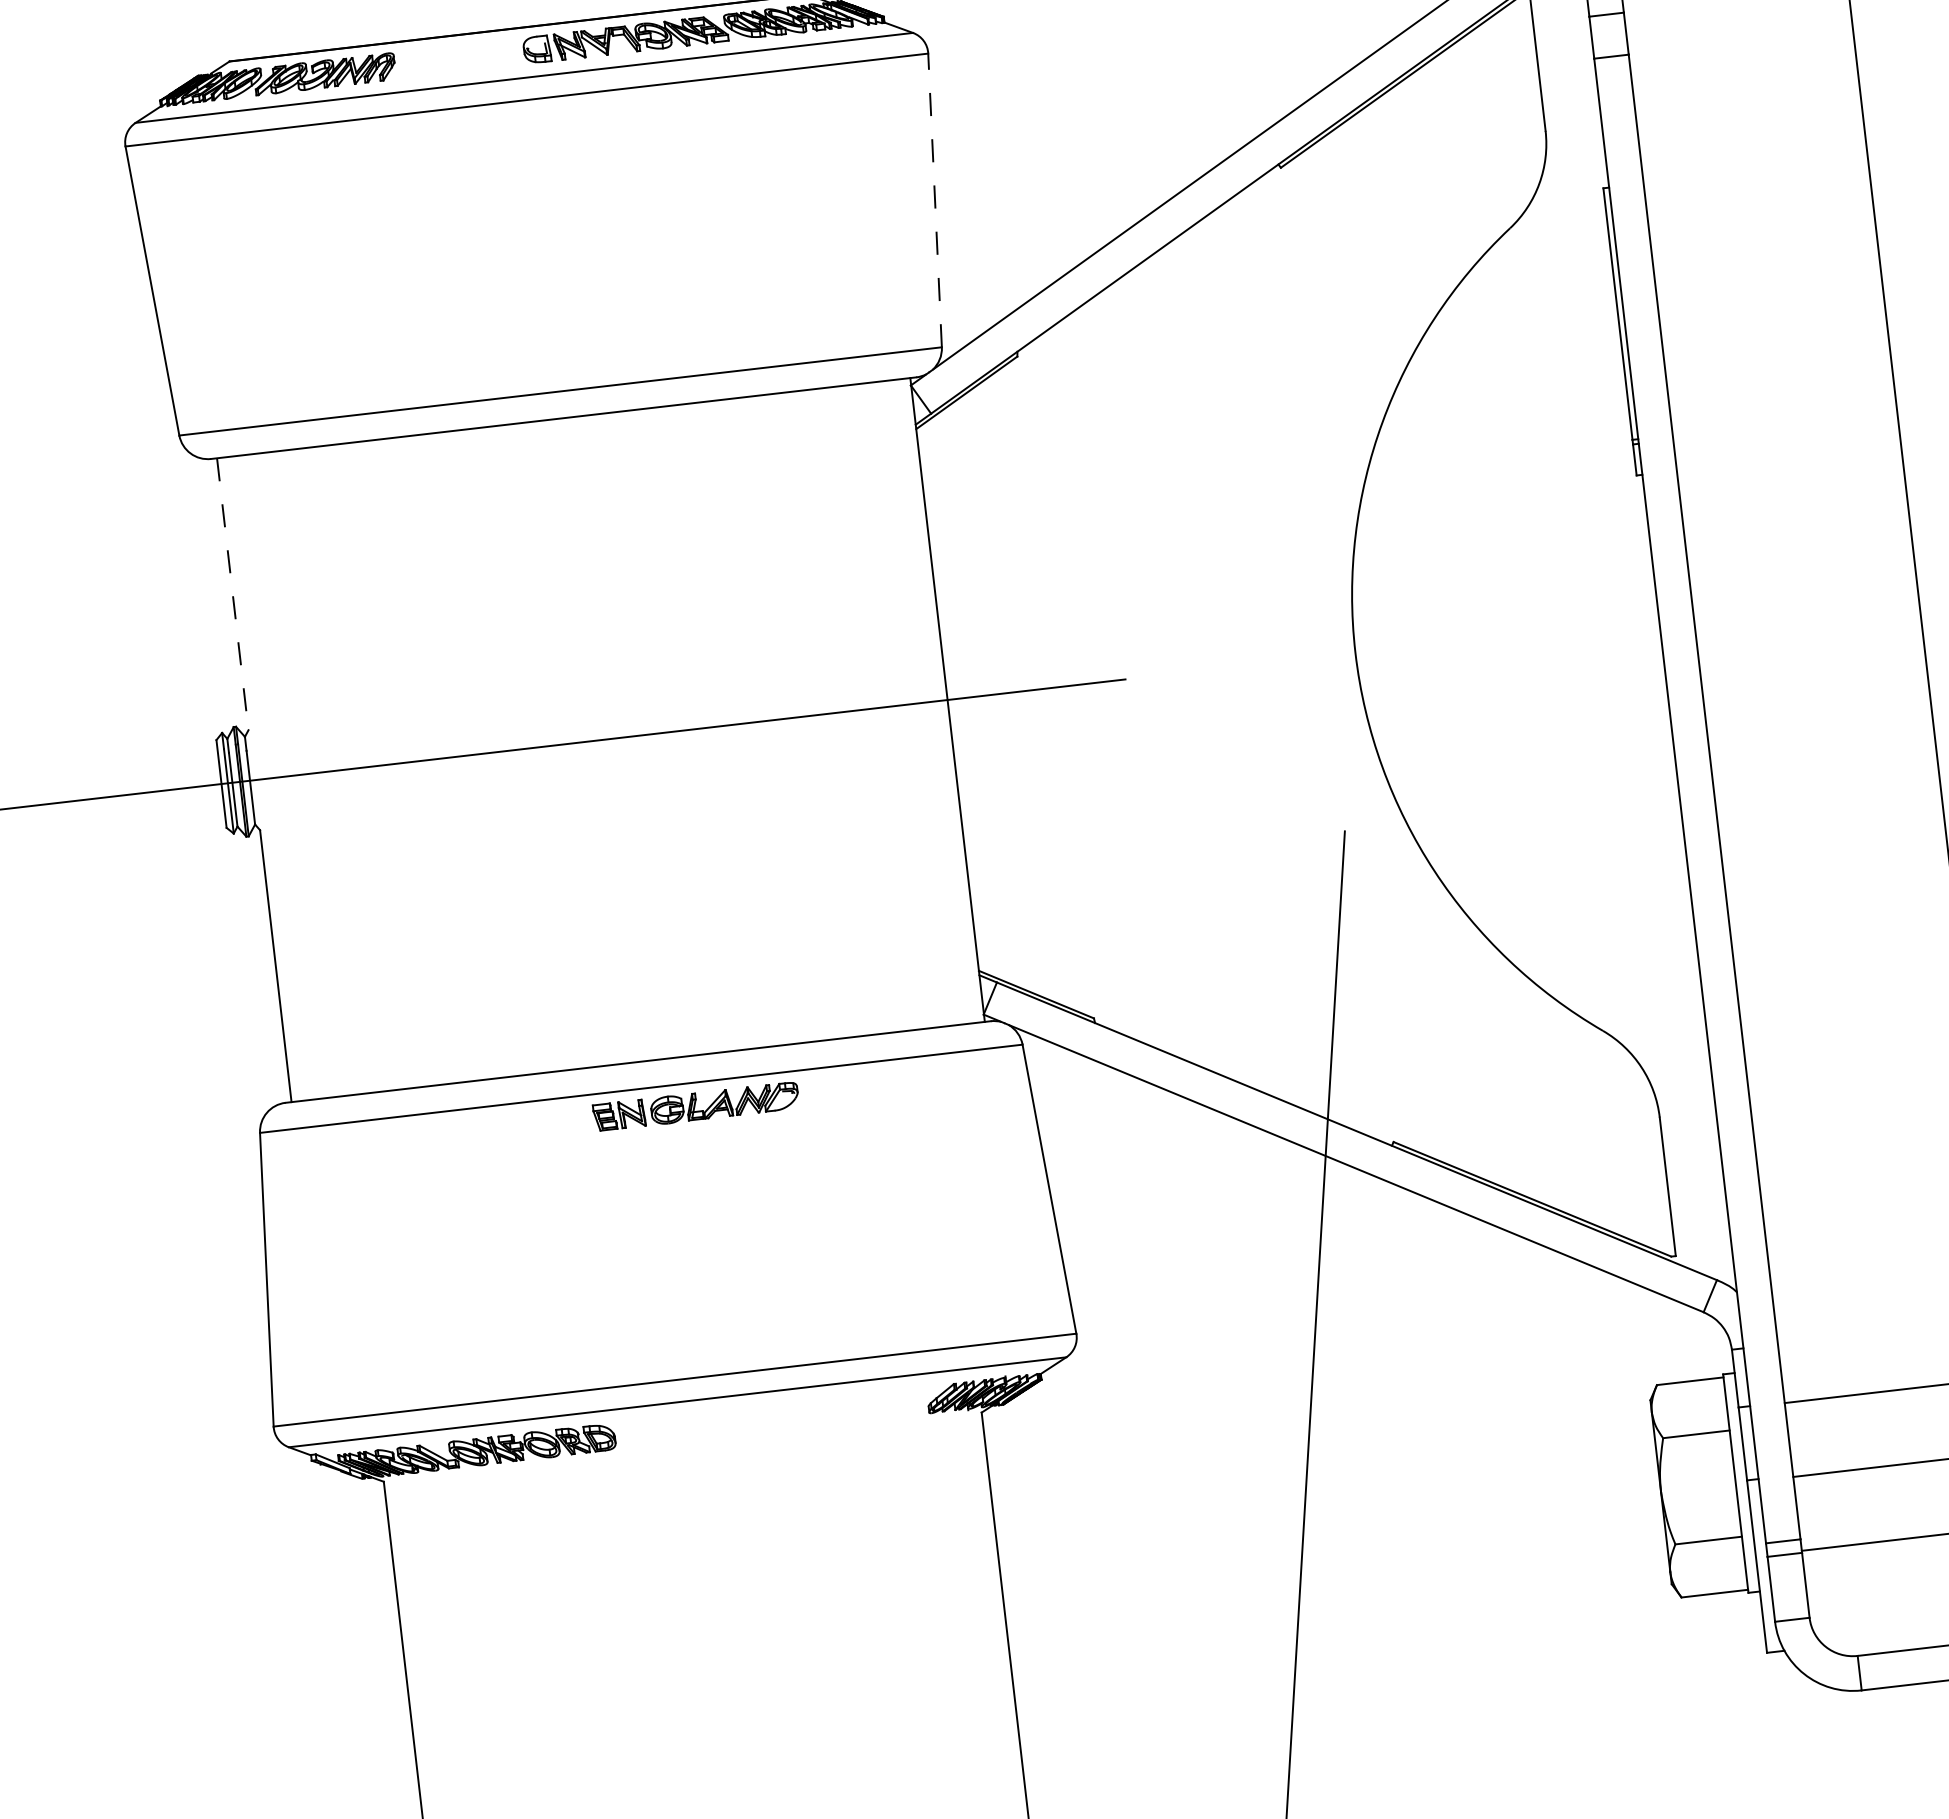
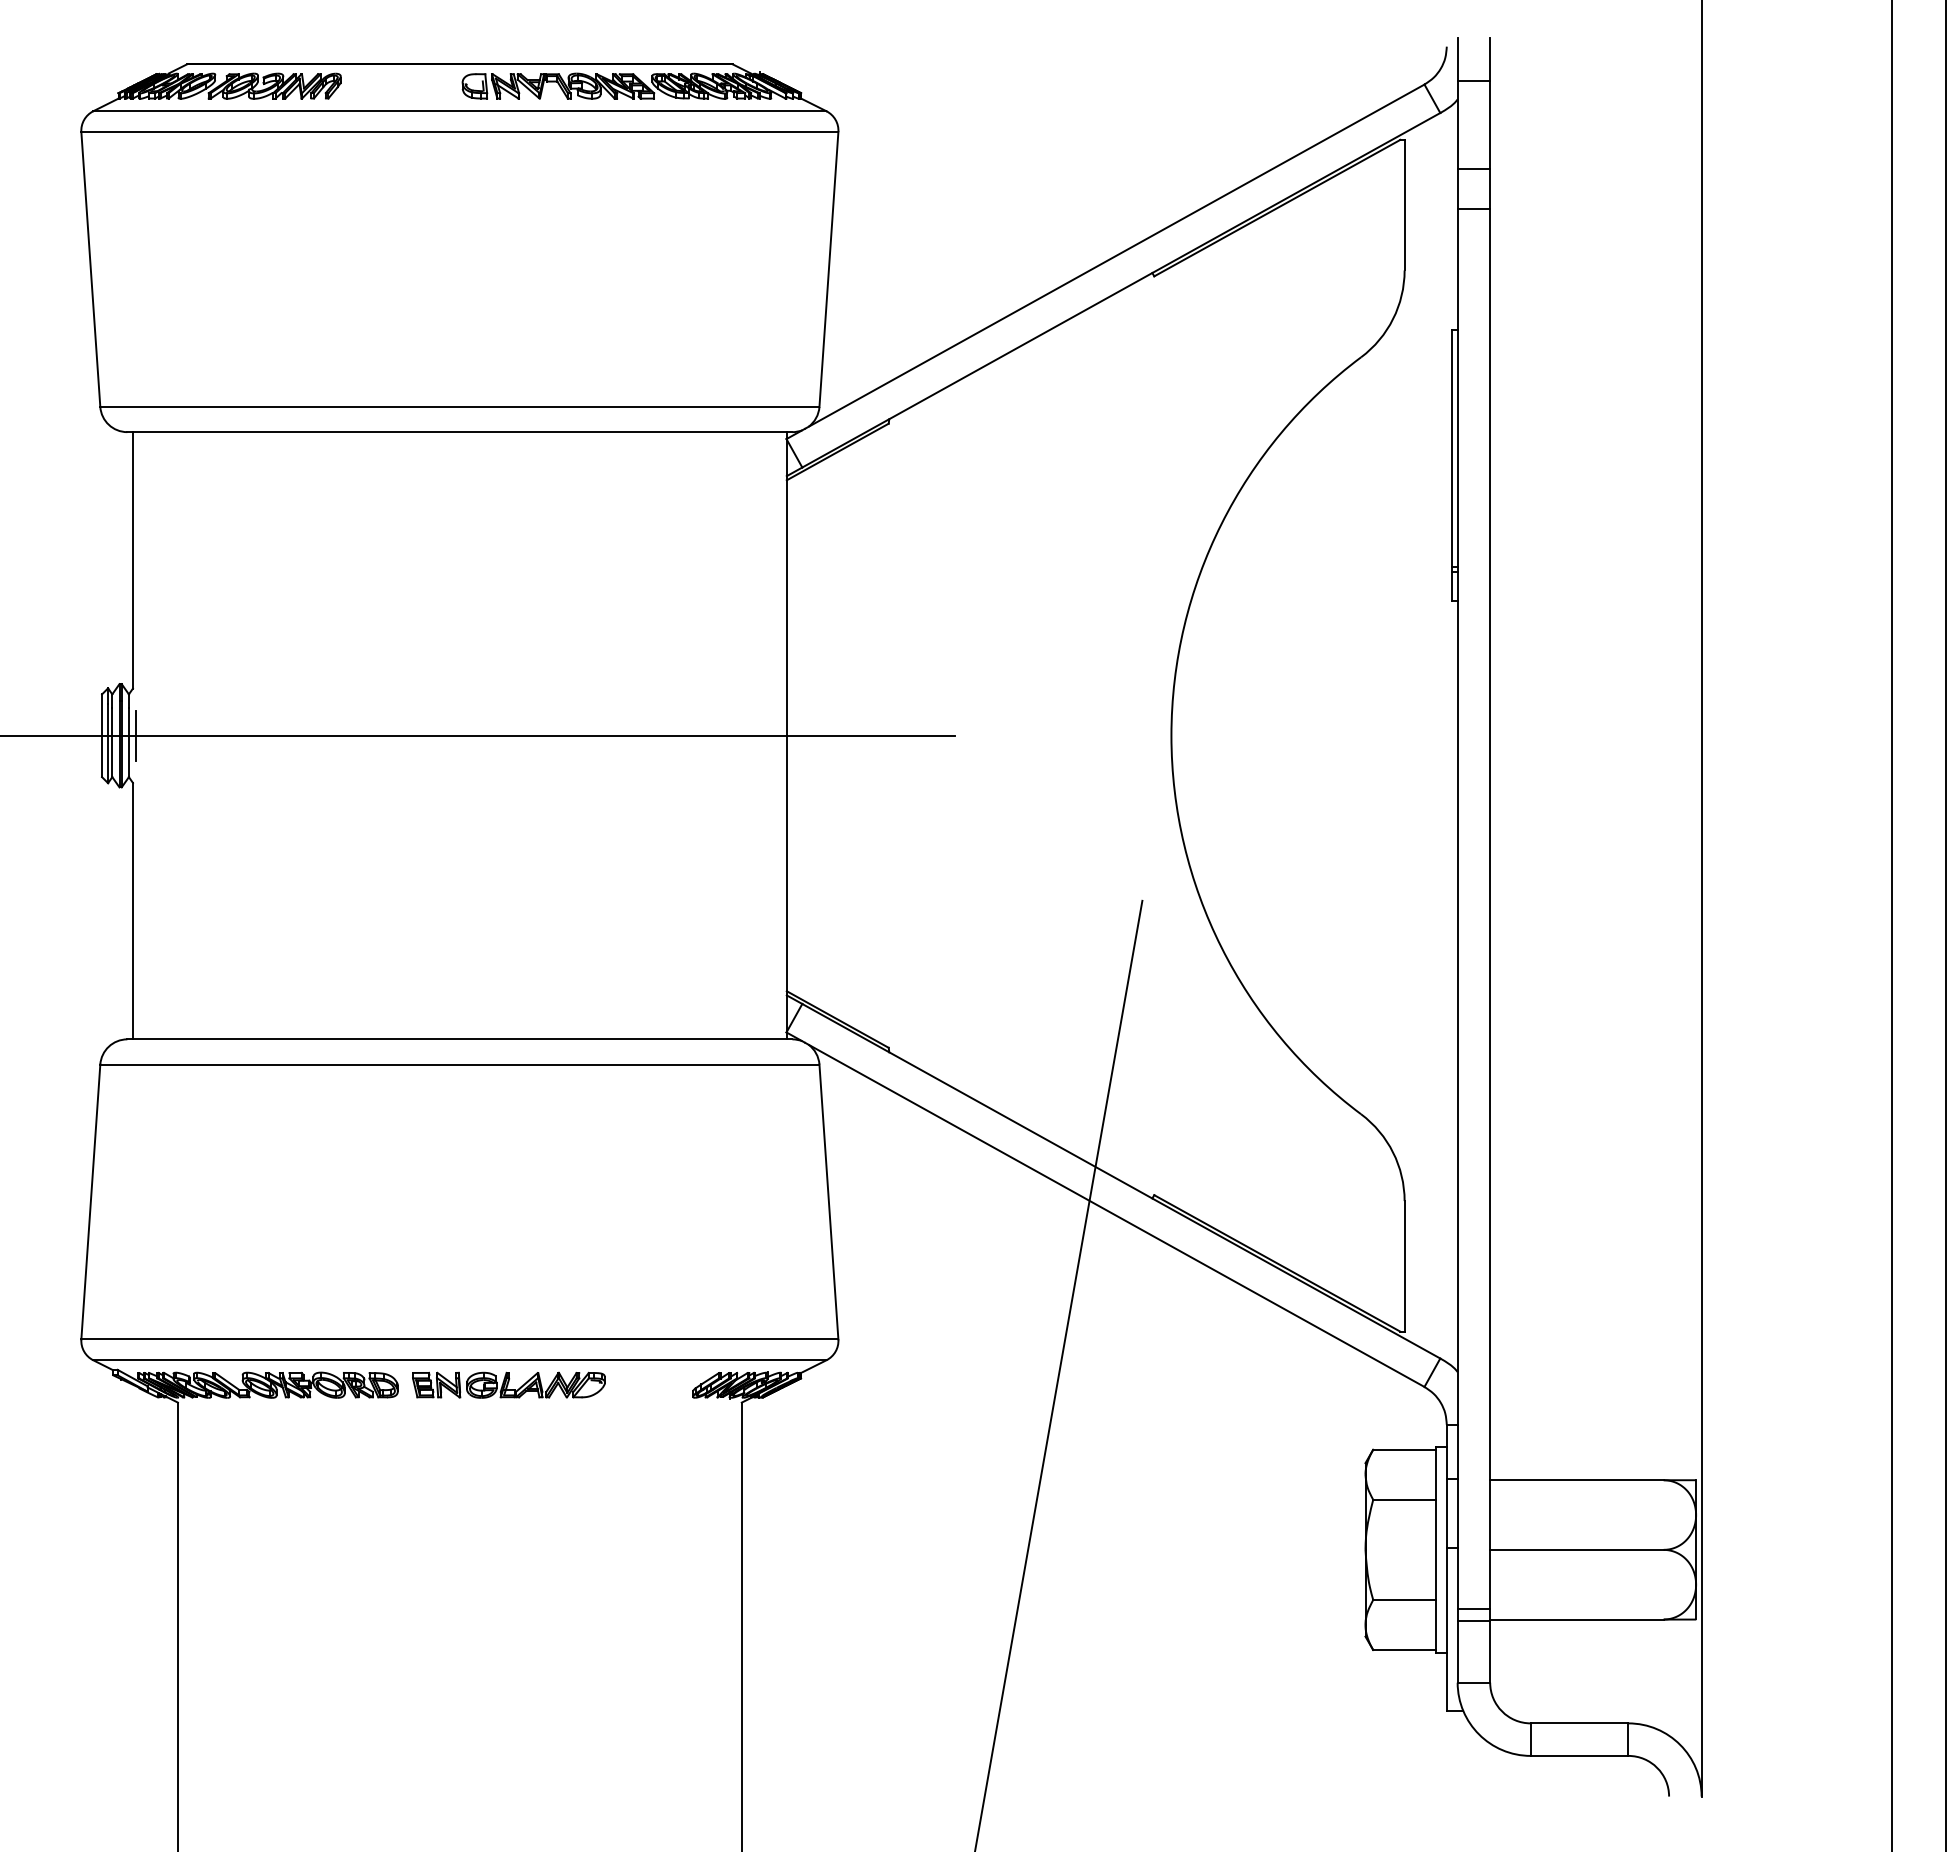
line: (934, 200) -> (828, 269), dashed -> solid
line: (232, 594) -> (132, 560), dashed -> solid
line: (258, 779) -> (136, 735), added
part: (695, 1106) -> (508, 1384), moved

